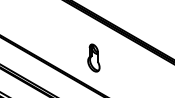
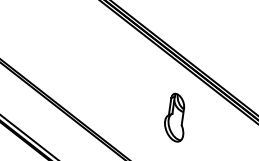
part: (93, 57) -> (175, 116), moved

